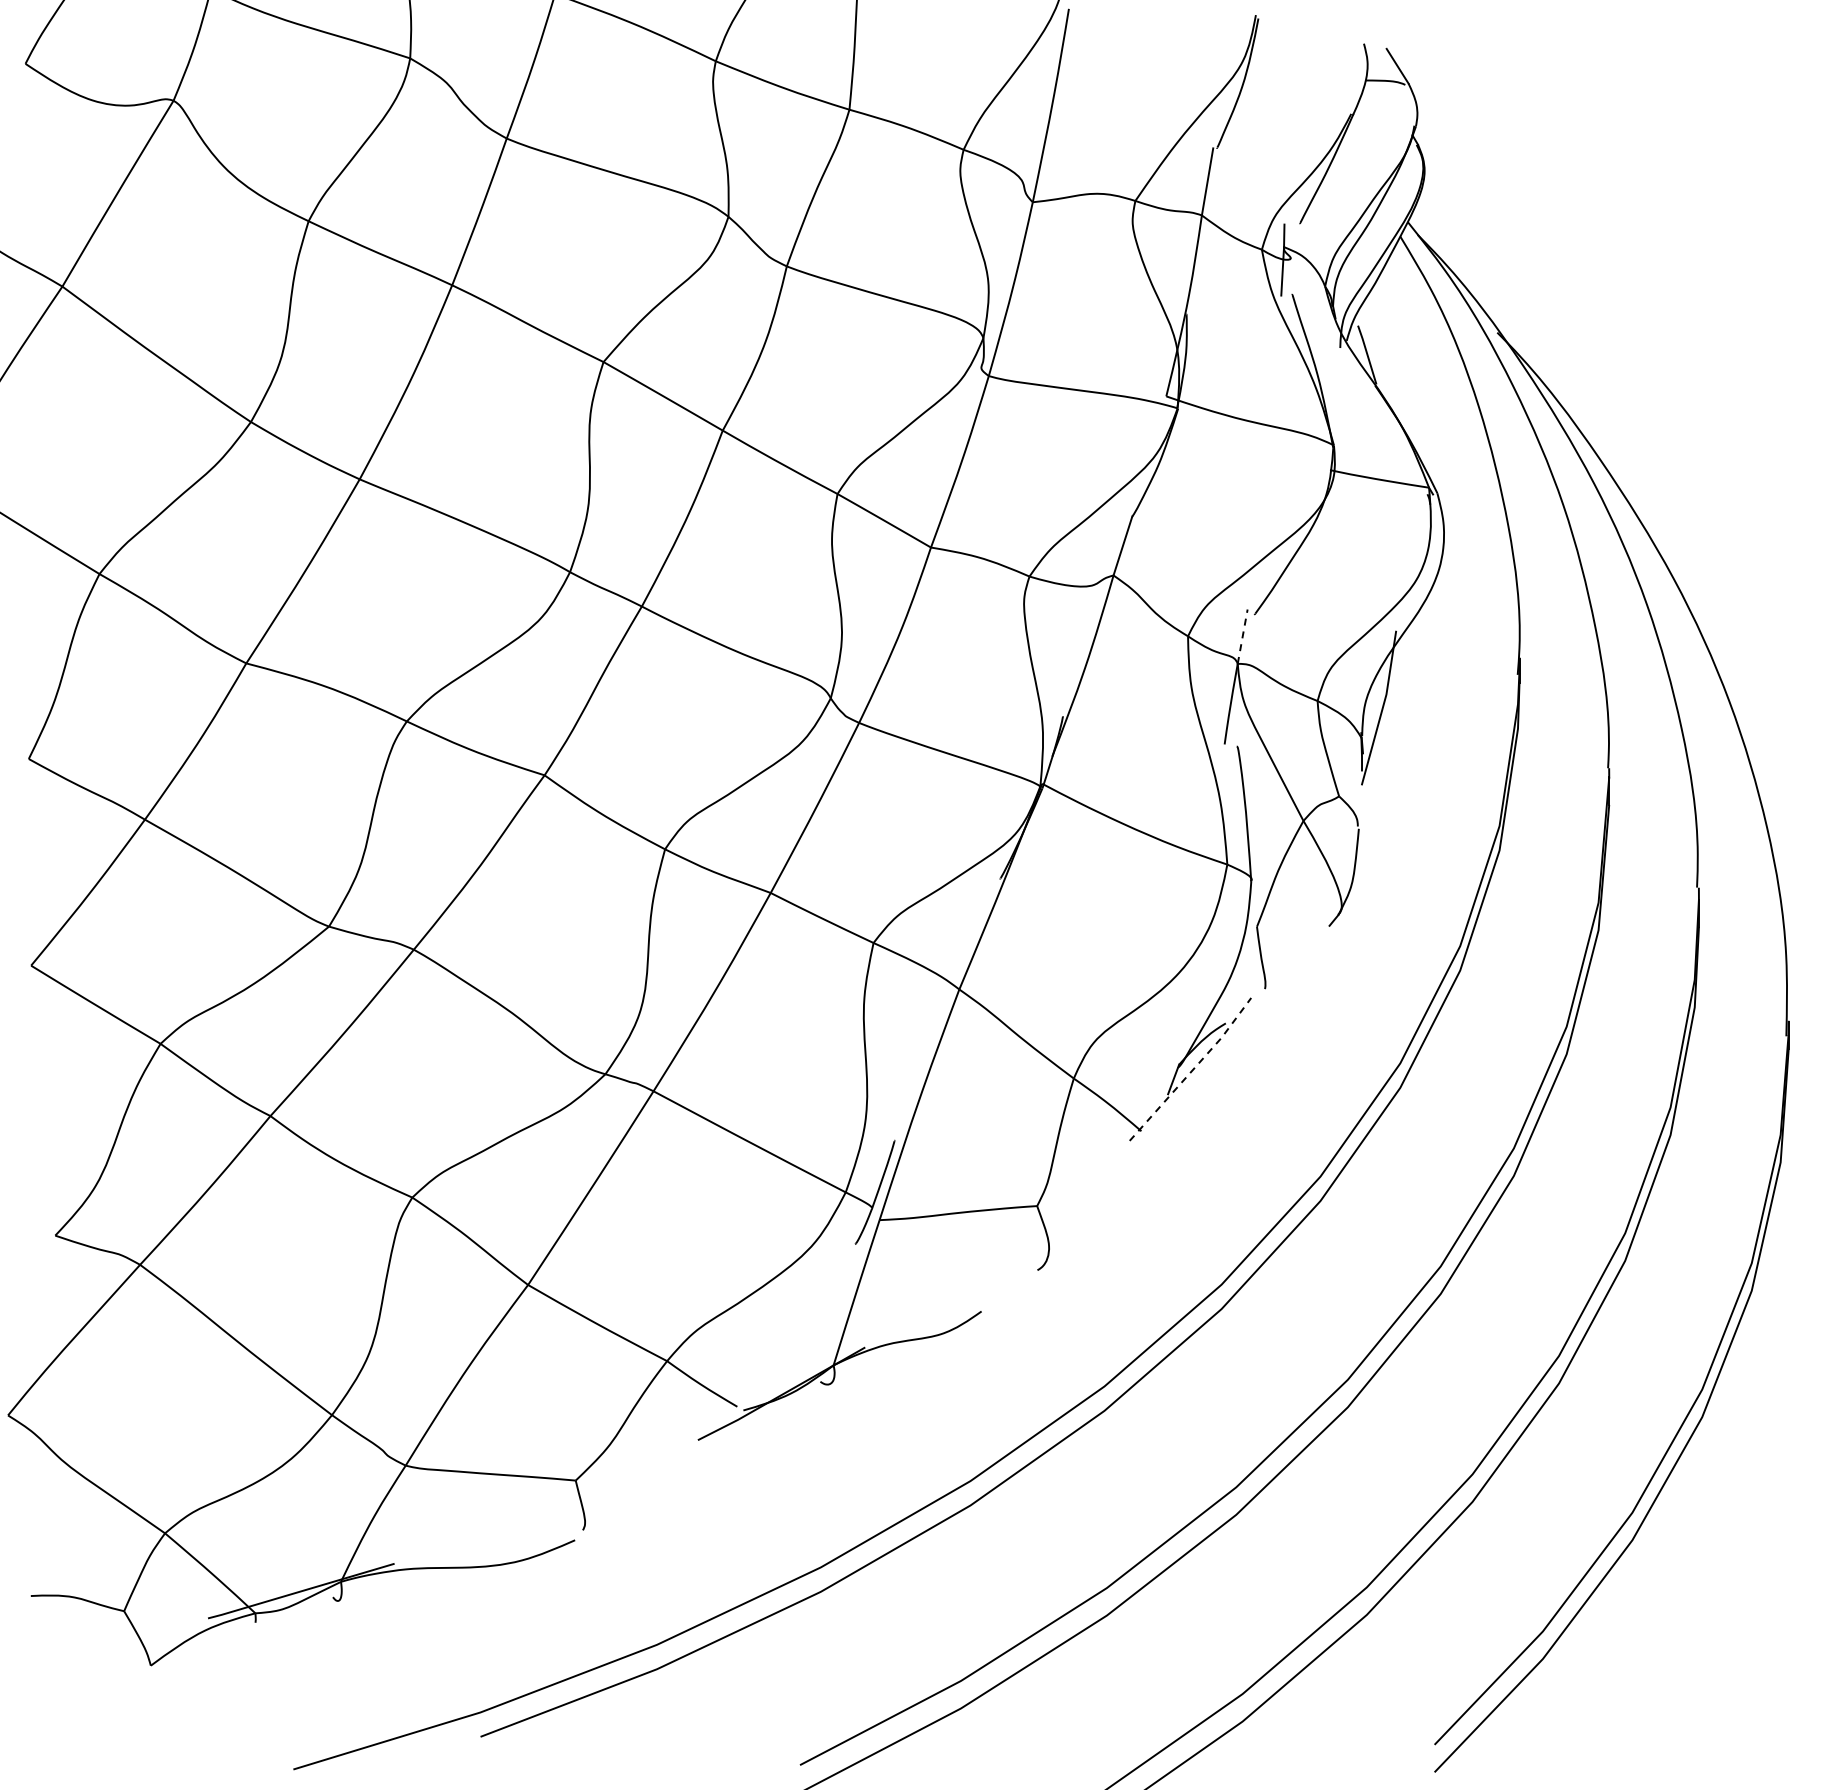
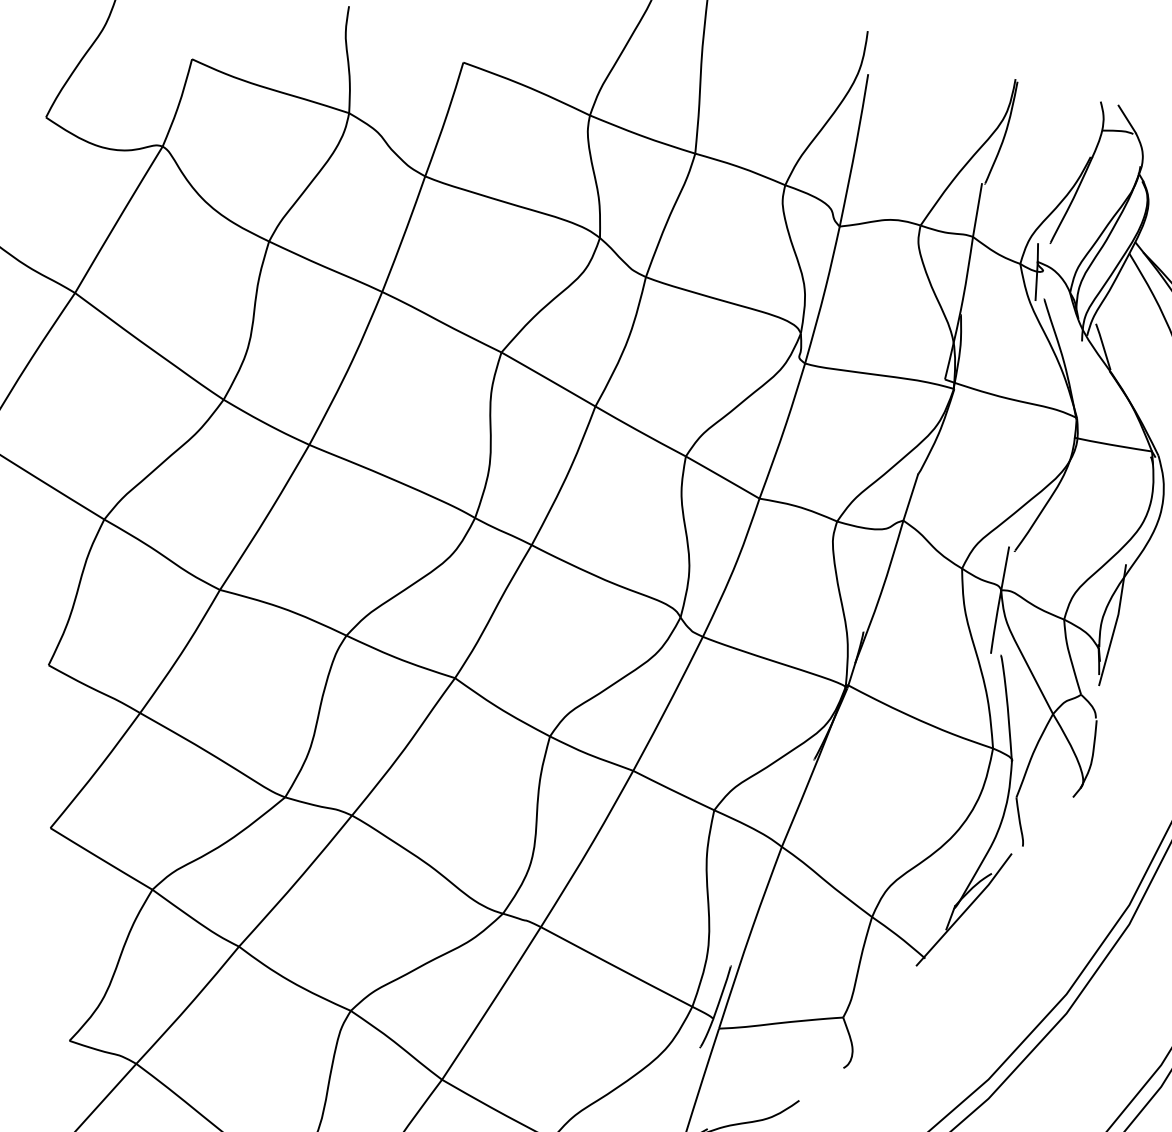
line: (1242, 636) -> (1005, 568), dashed -> solid
line: (1192, 1070) -> (965, 910), dashed -> solid

